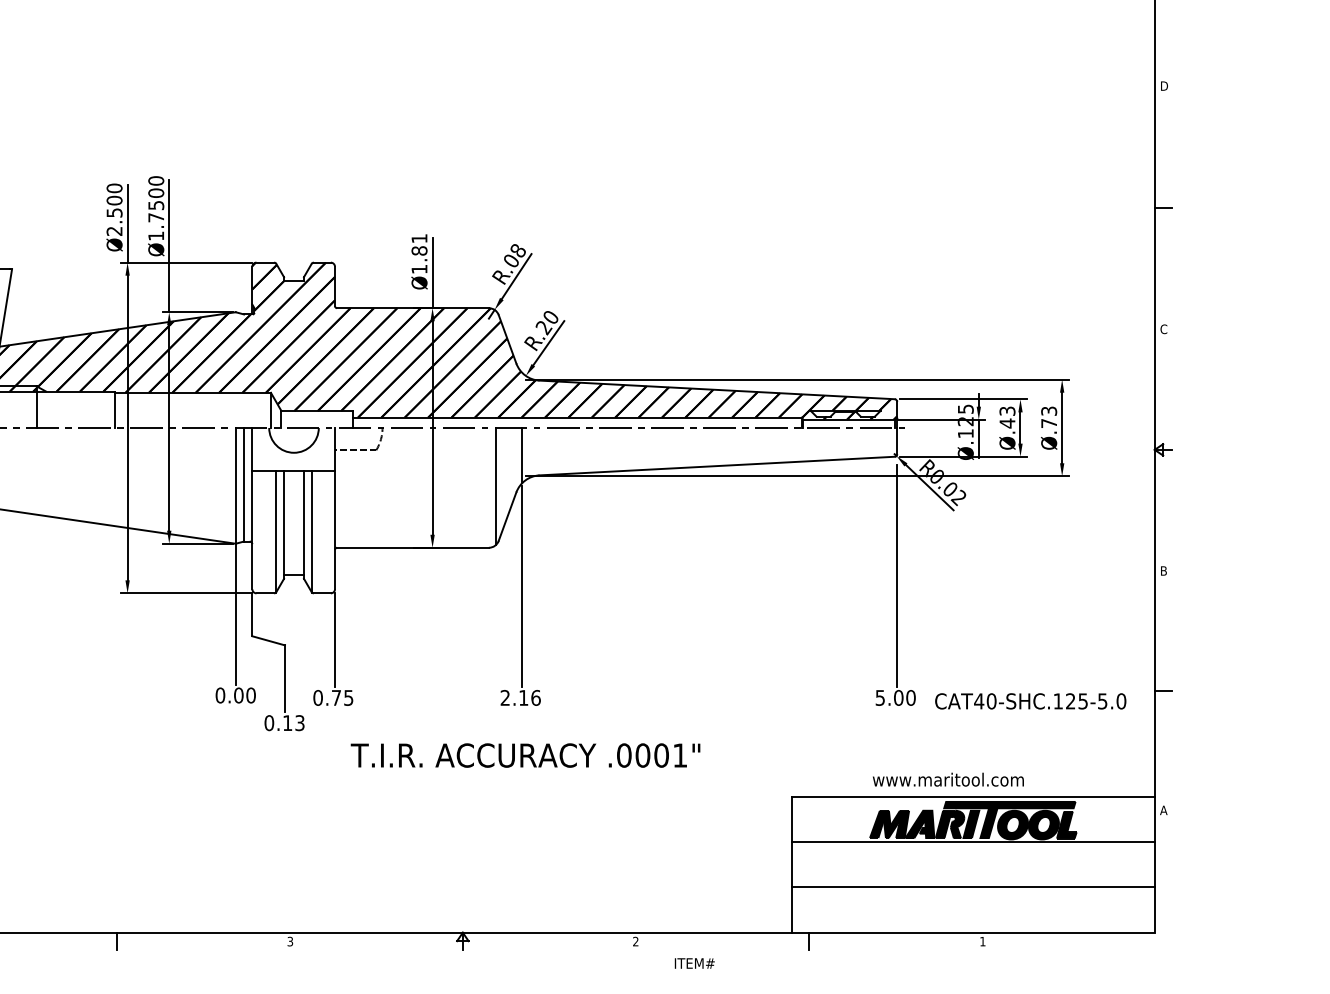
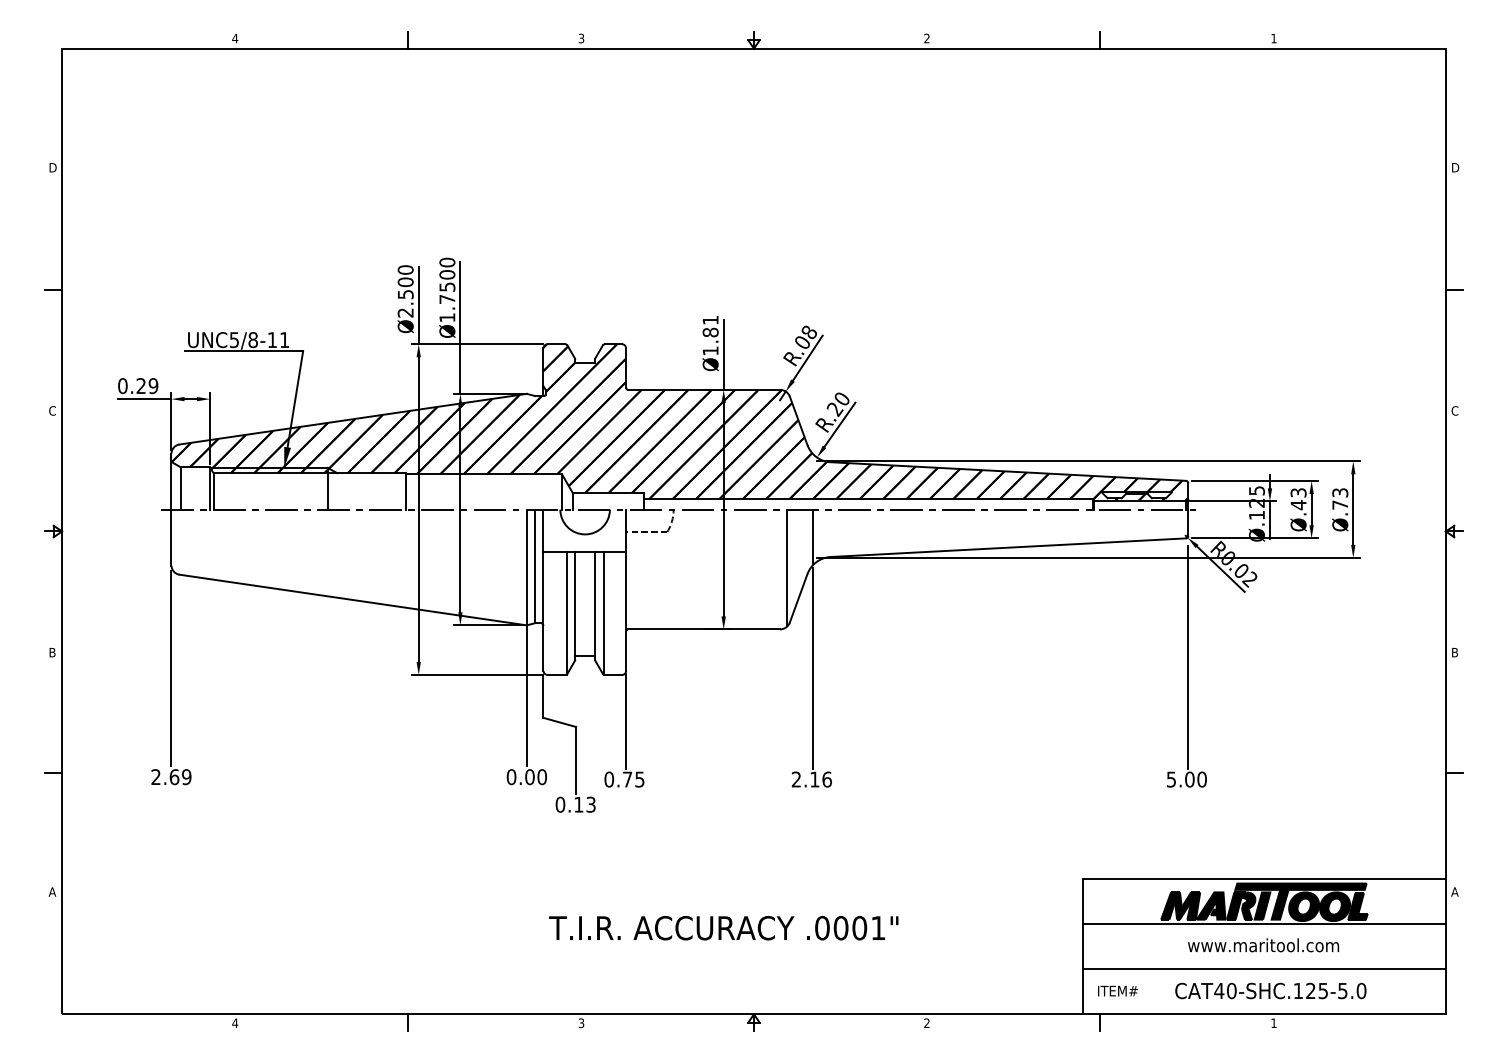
text: (1030, 700) -> (1270, 990), moved
text: (525, 755) -> (723, 928), moved
text: (948, 779) -> (1263, 945), moved
text: (694, 962) -> (1117, 990), moved

